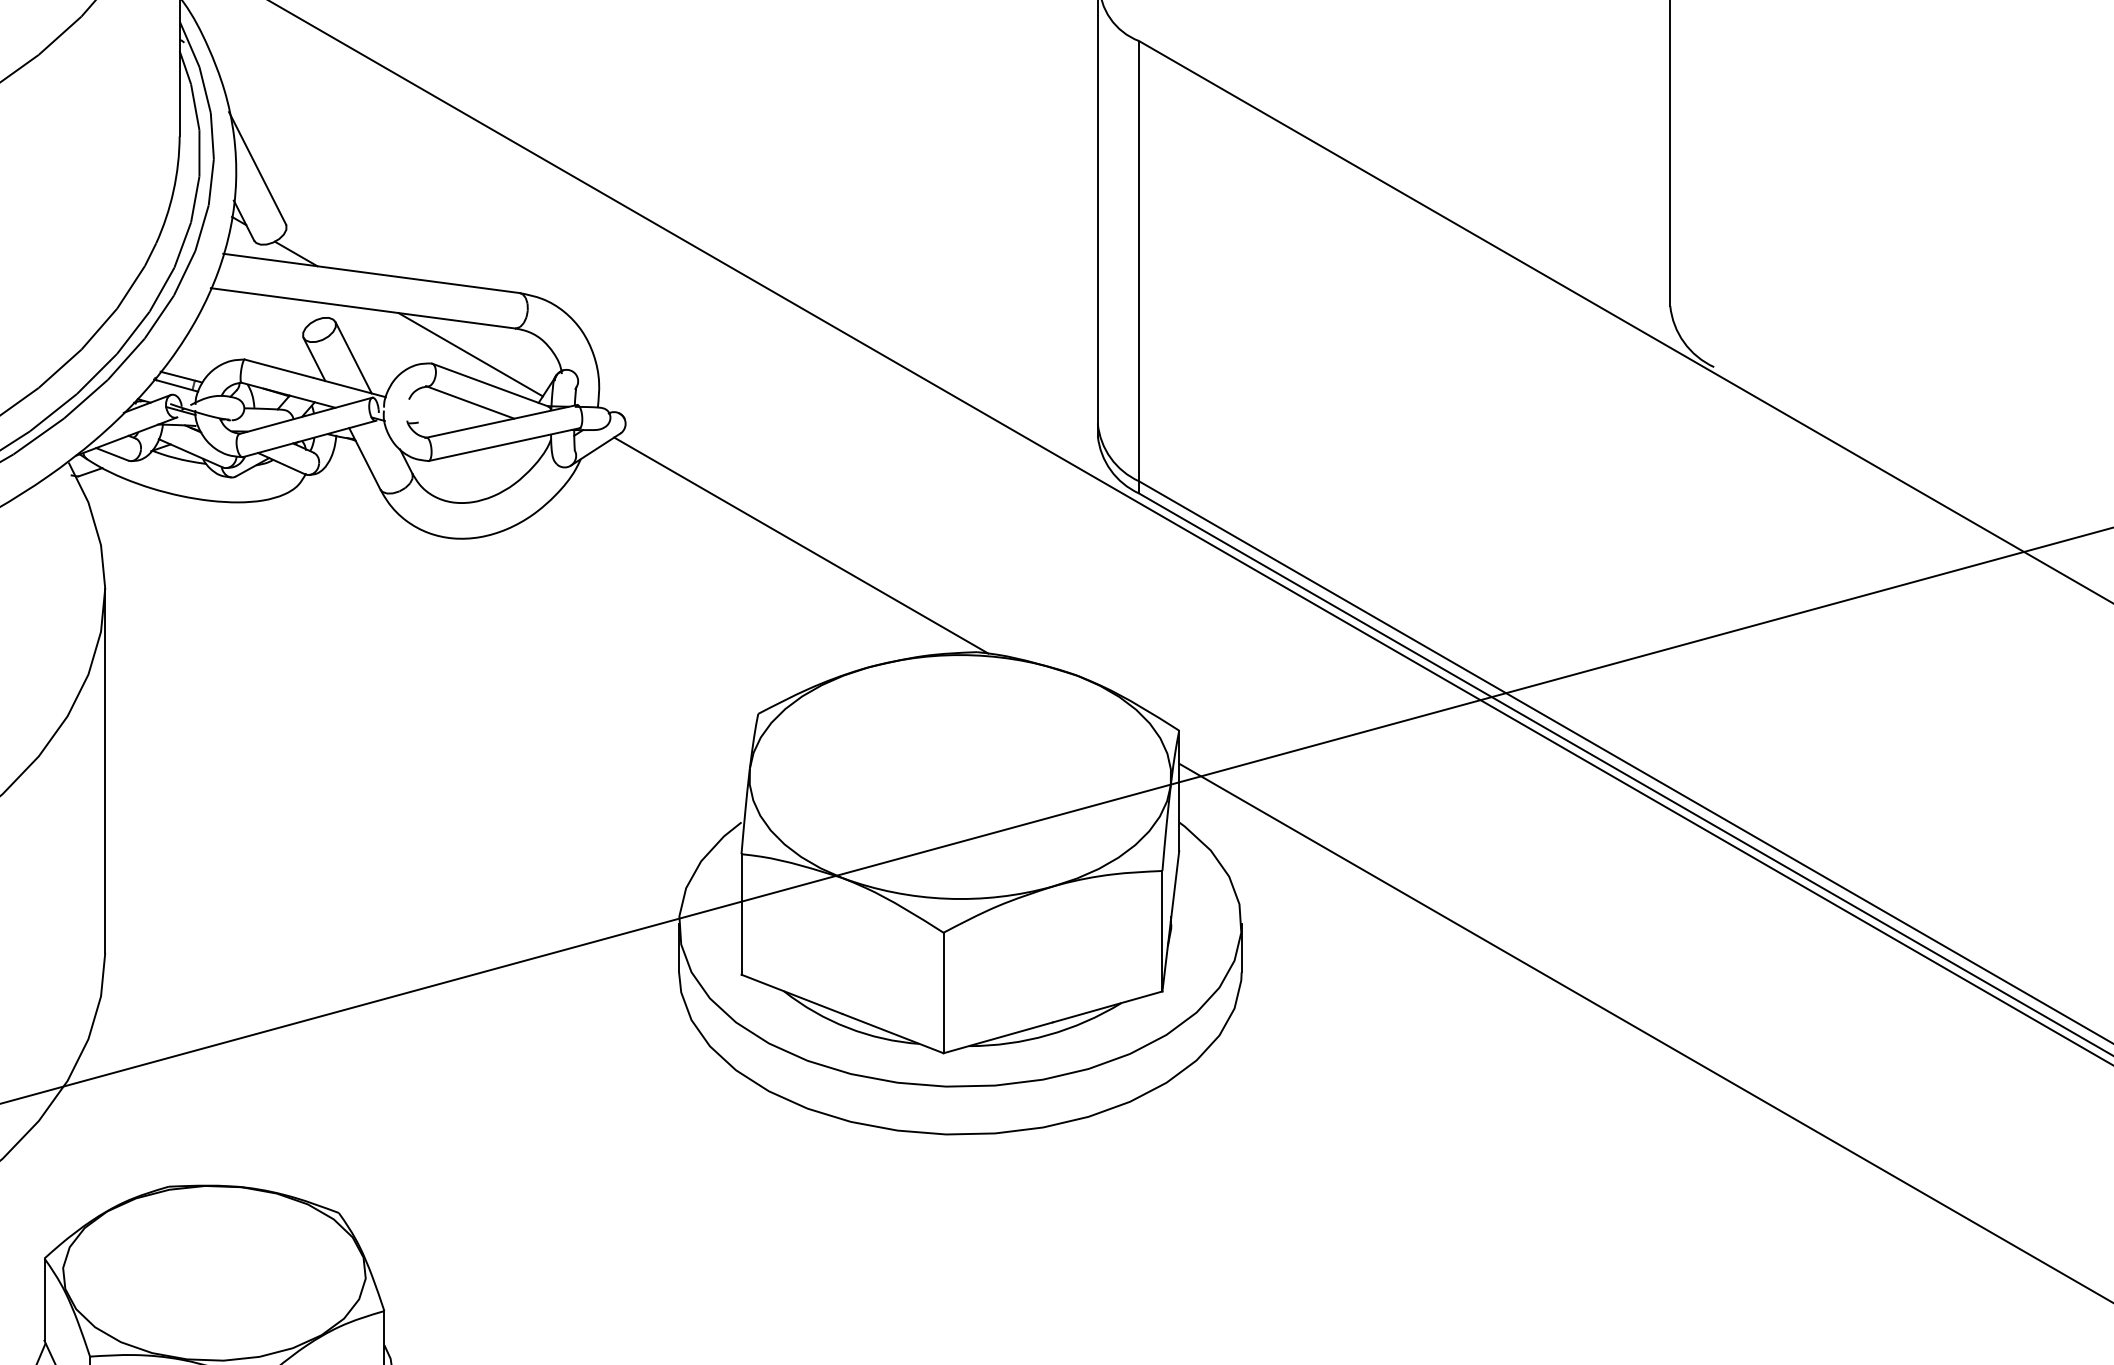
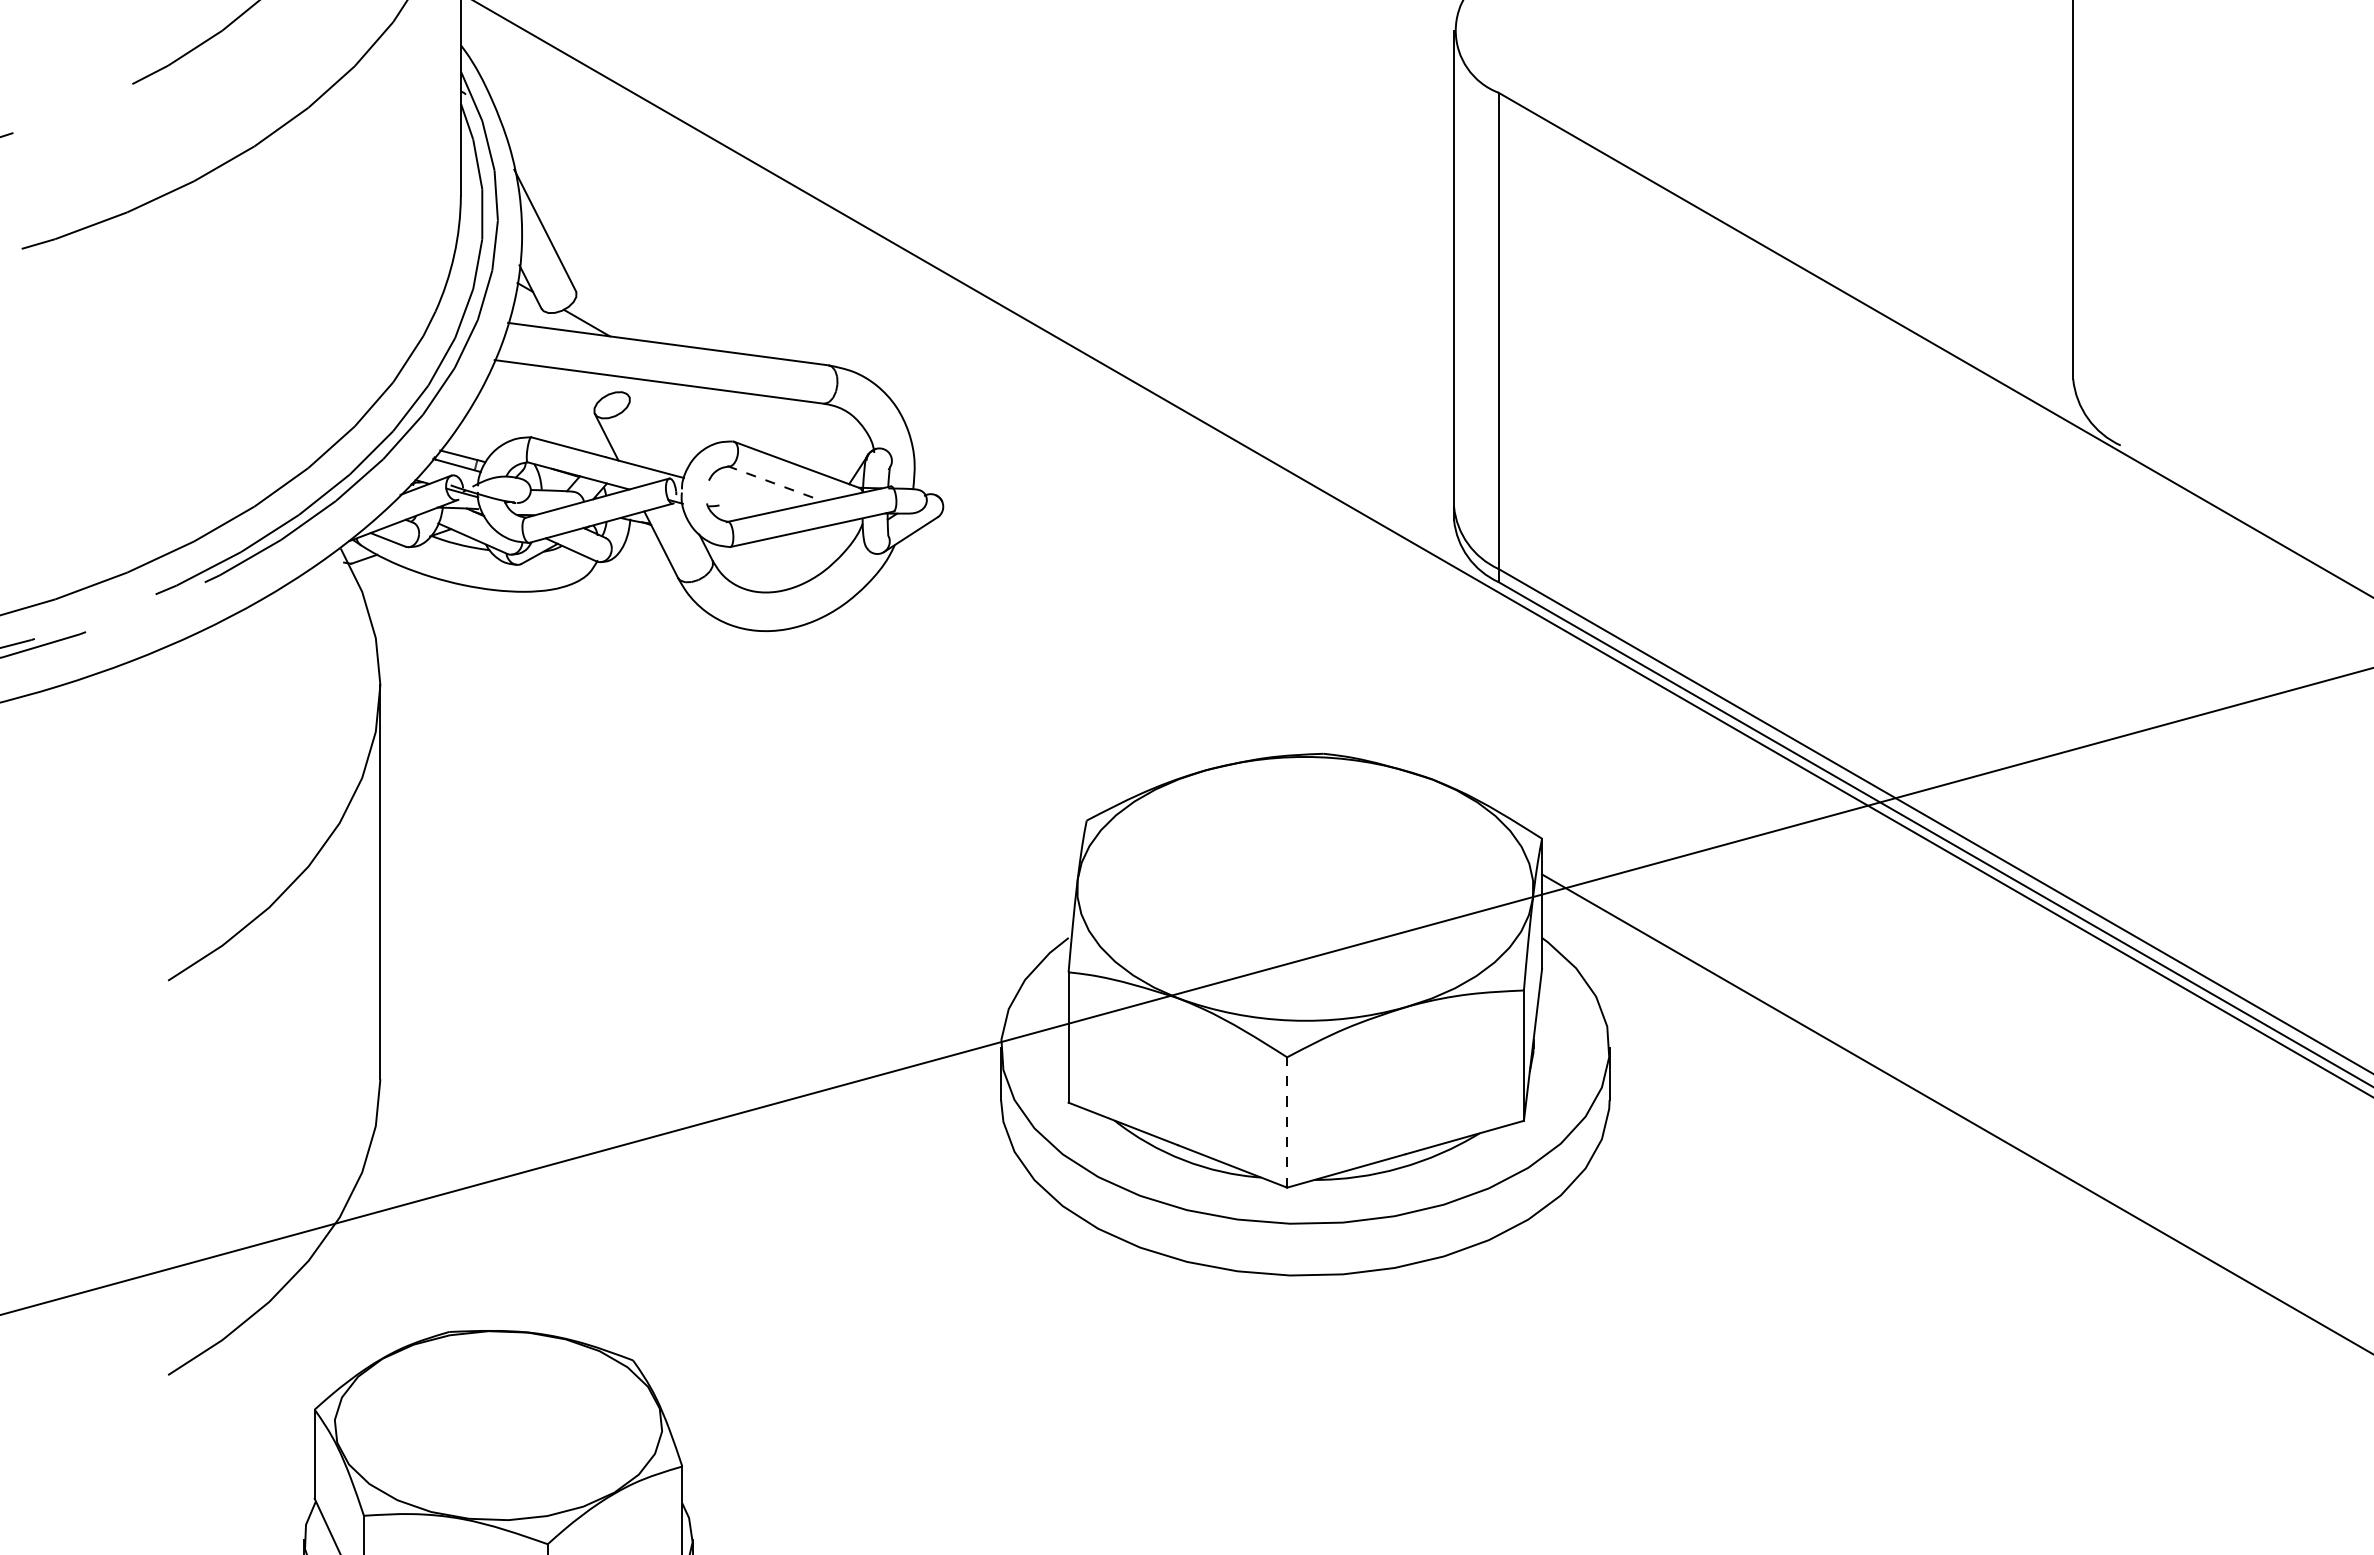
line: (470, 354) -> (775, 431), removed
line: (353, 356) -> (648, 434), removed
line: (470, 402) -> (775, 483), solid -> dashed
line: (800, 545) -> (1132, 638), removed
line: (943, 992) -> (1287, 1121), solid -> dashed

